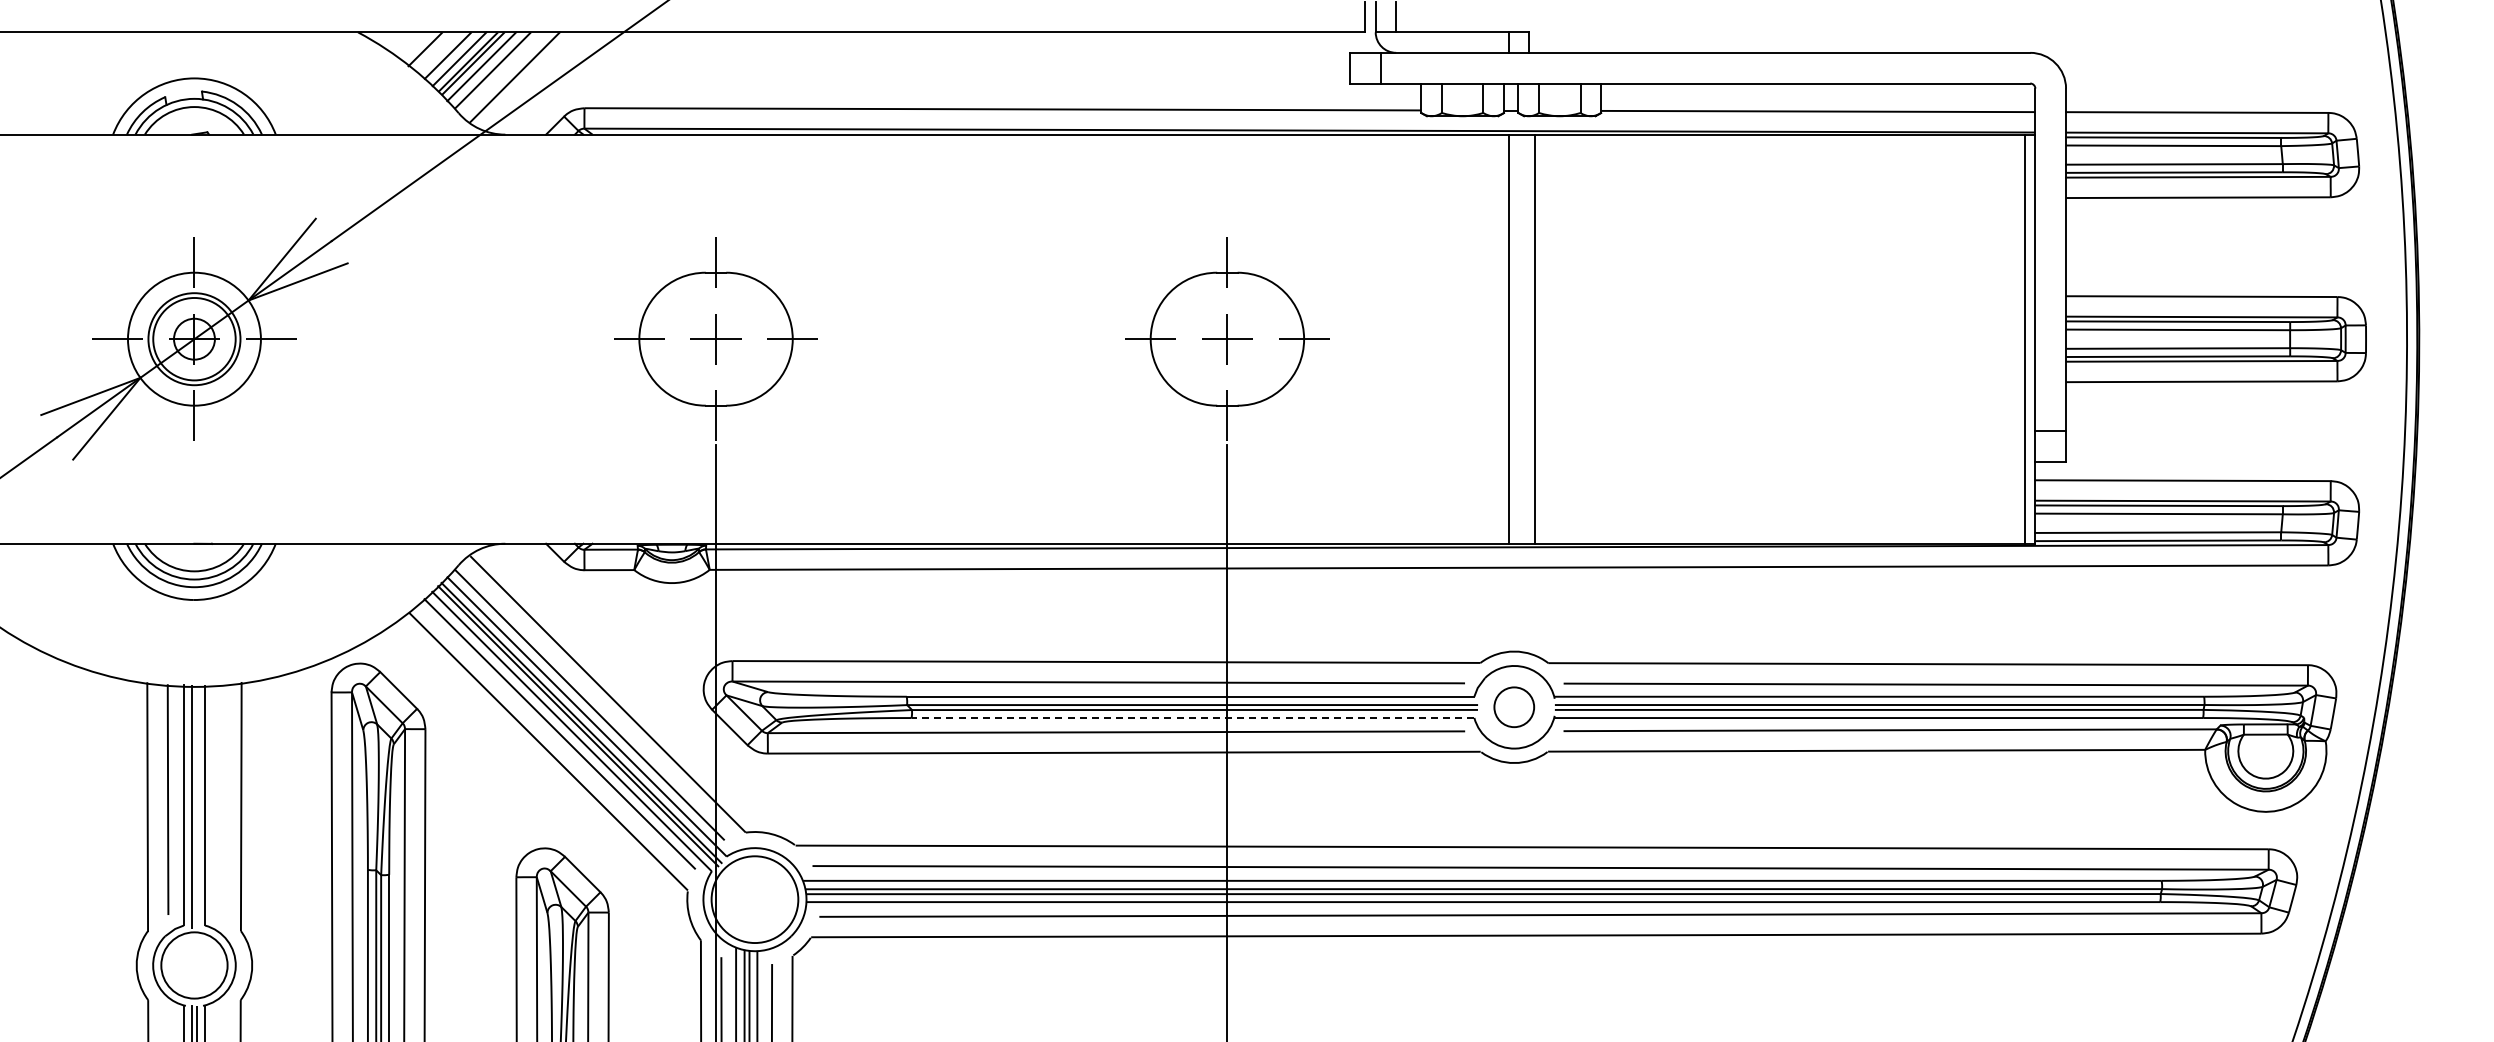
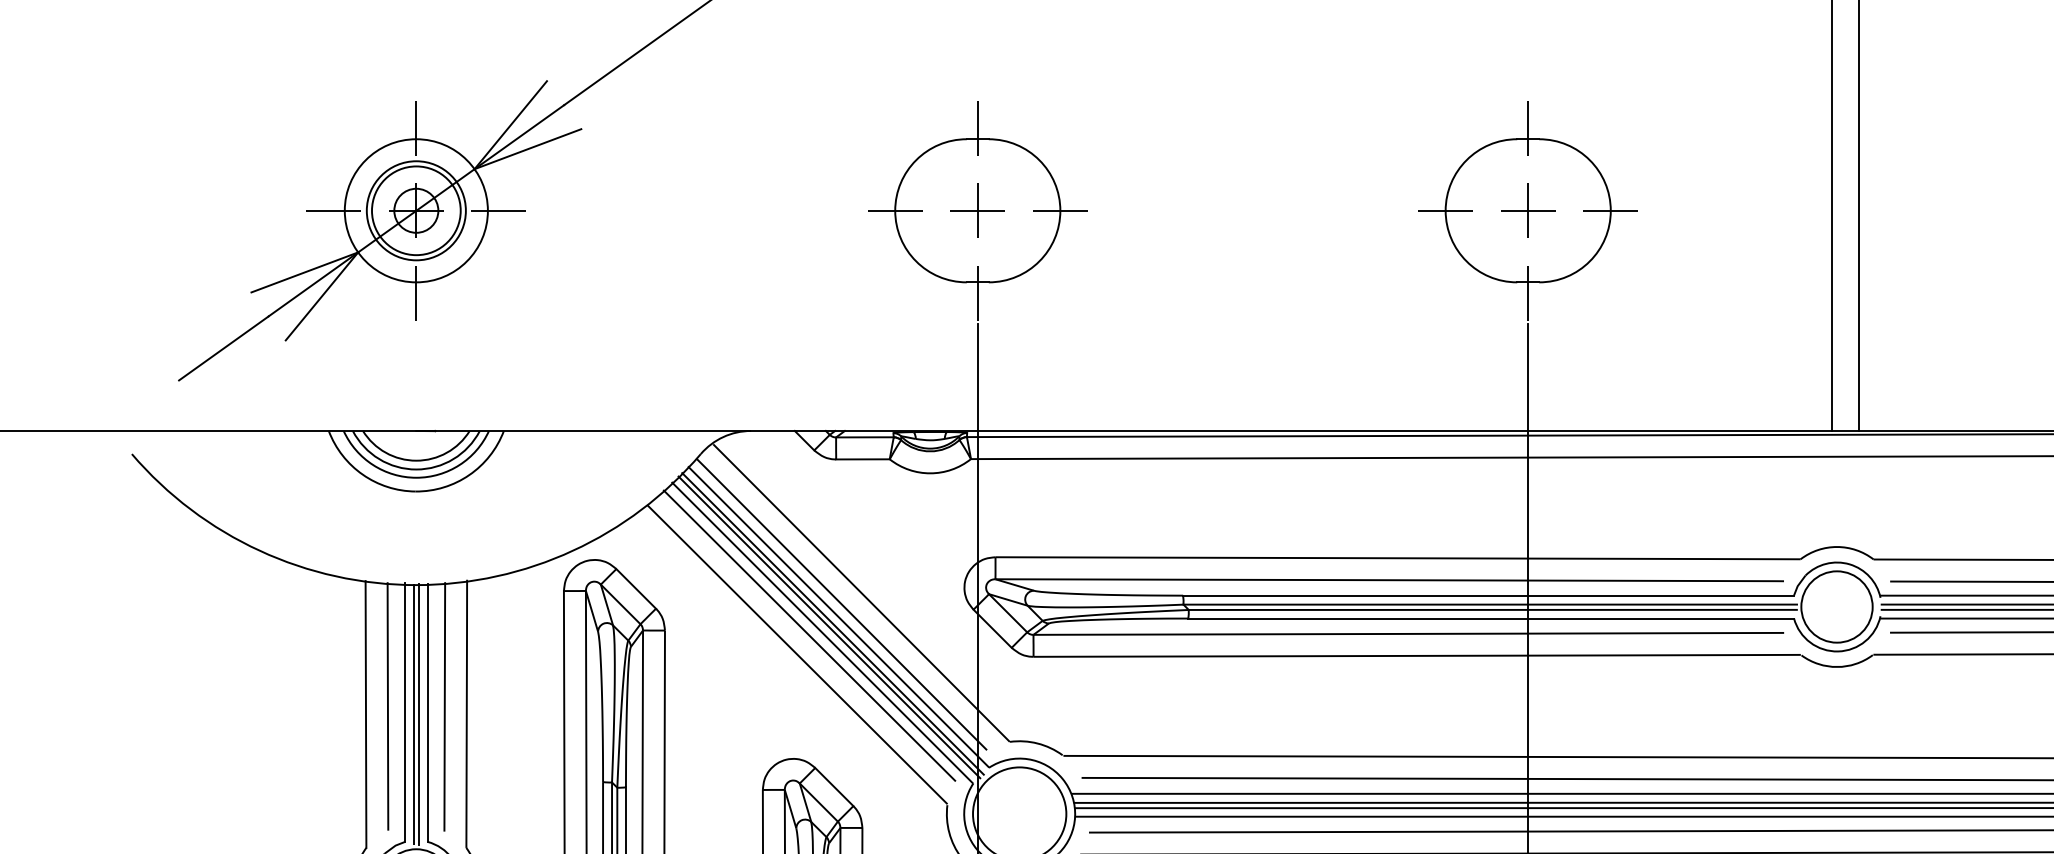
circle: (1514, 707) -> (1837, 607), size x1.67
line: (1192, 718) -> (1490, 619), dashed -> solid
line: (220, 800) -> (444, 707), added
line: (196, 806) -> (418, 713), added

